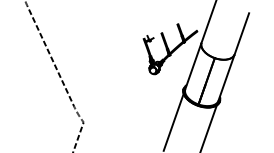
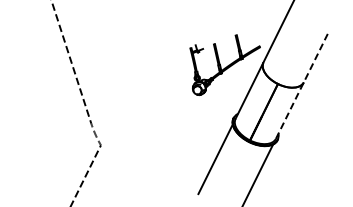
line: (233, 56) -> (302, 85), solid -> dashed

